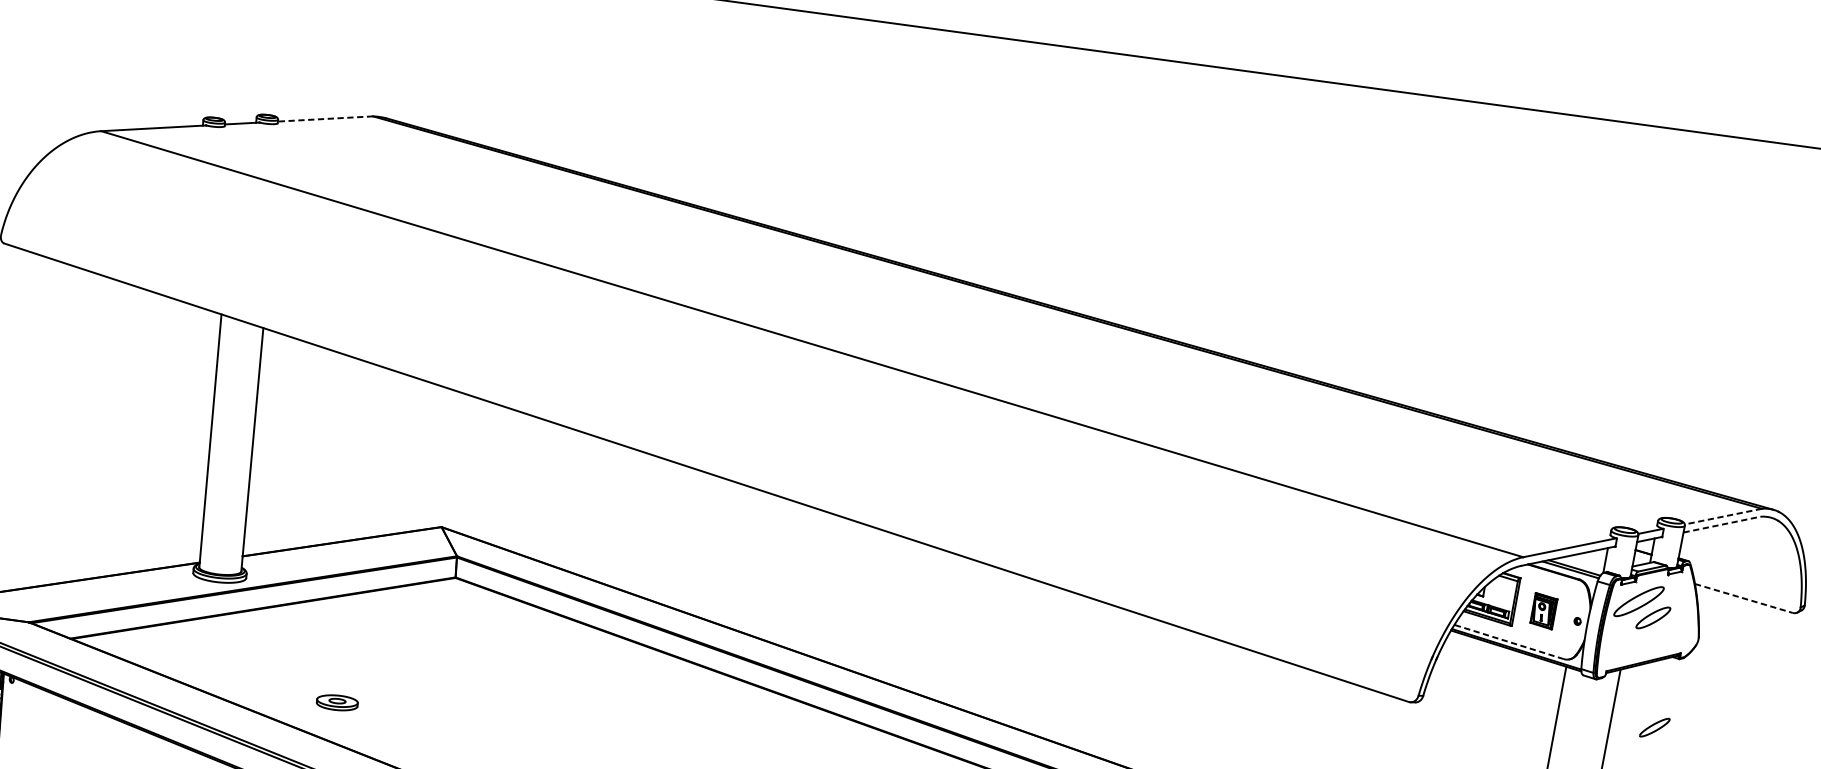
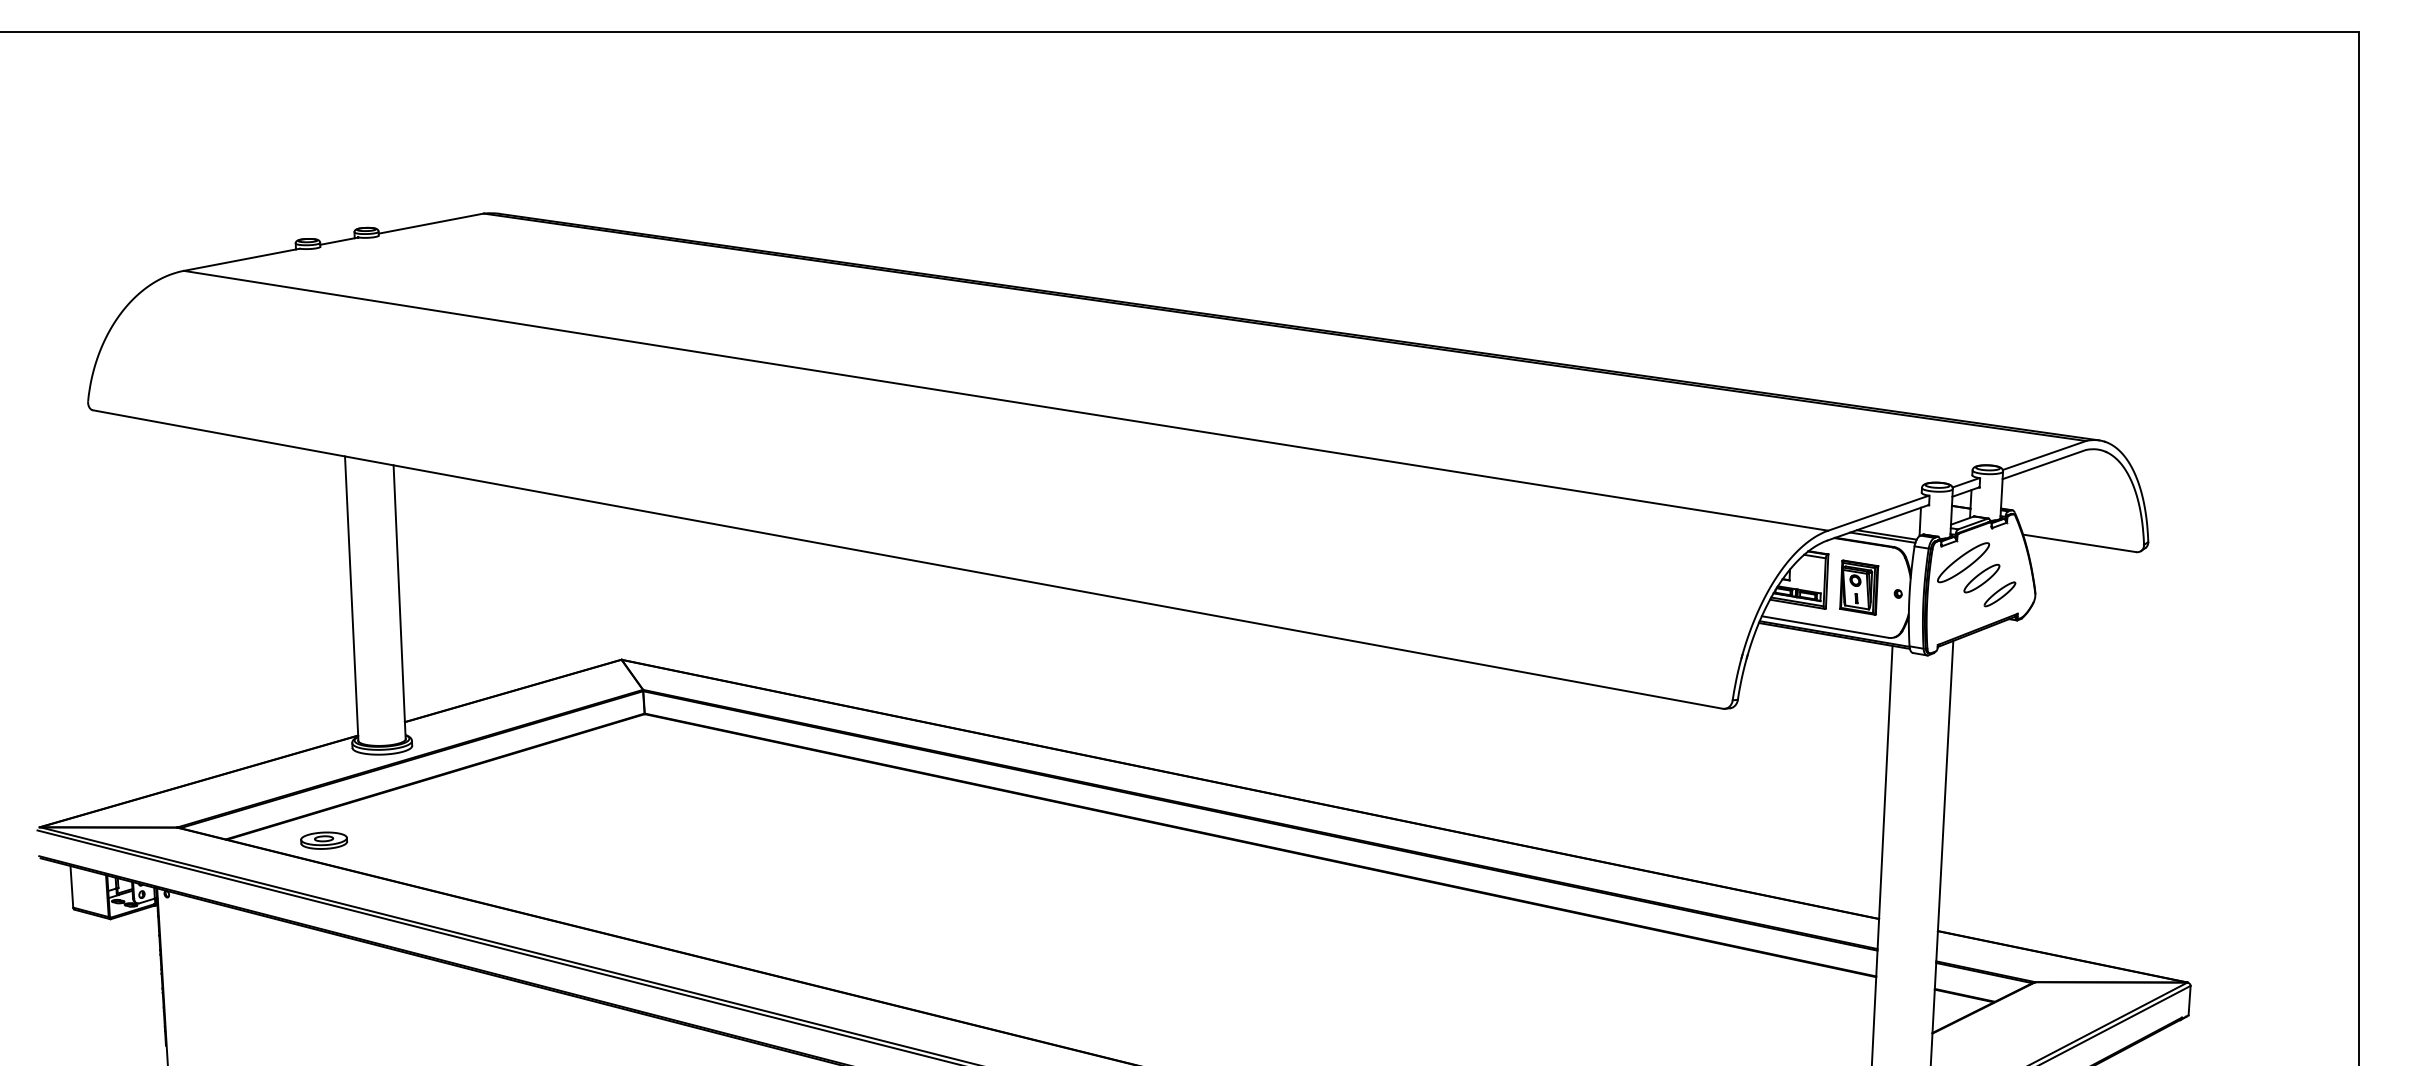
line: (324, 118) -> (430, 223), dashed -> solid
line: (1723, 516) -> (2044, 455), dashed -> solid
line: (1722, 524) -> (2044, 464), dashed -> solid
line: (1744, 598) -> (2080, 543), dashed -> solid
part: (1544, 611) -> (1859, 587), size x1.43
line: (1508, 641) -> (1824, 626), dashed -> solid
part: (336, 702) -> (323, 840), moved
part: (1654, 727) -> (1999, 594), moved

